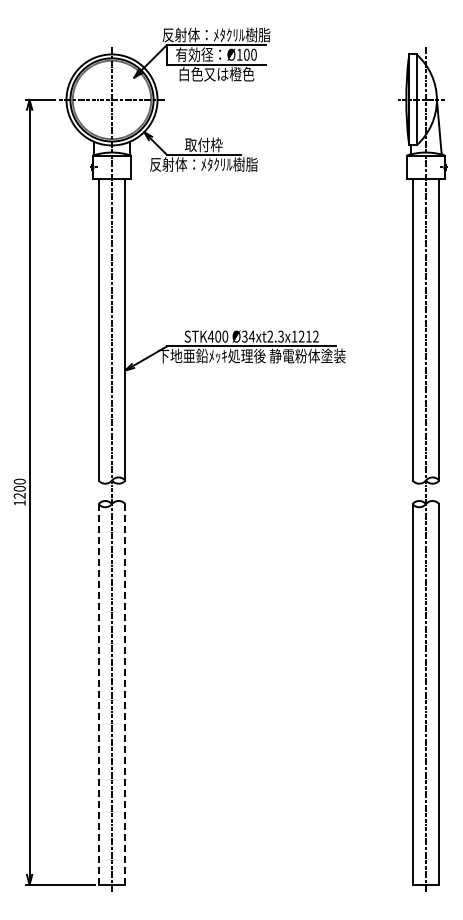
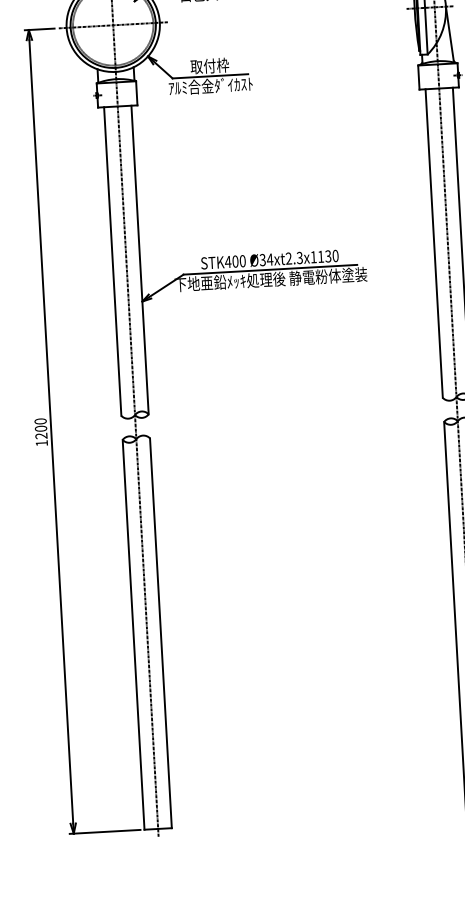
text: (203, 164) -> (210, 86), 反射体：ﾒﾀｸﾘﾙ樹脂 -> ｱﾙﾐ合金ﾀﾞｲｶｽﾄ
text: (308, 336) -> (327, 256), Ø34xt2.3x1212 -> Ø34xt2.3x1130
line: (98, 693) -> (133, 633), dashed -> solid
line: (125, 693) -> (161, 632), dashed -> solid

